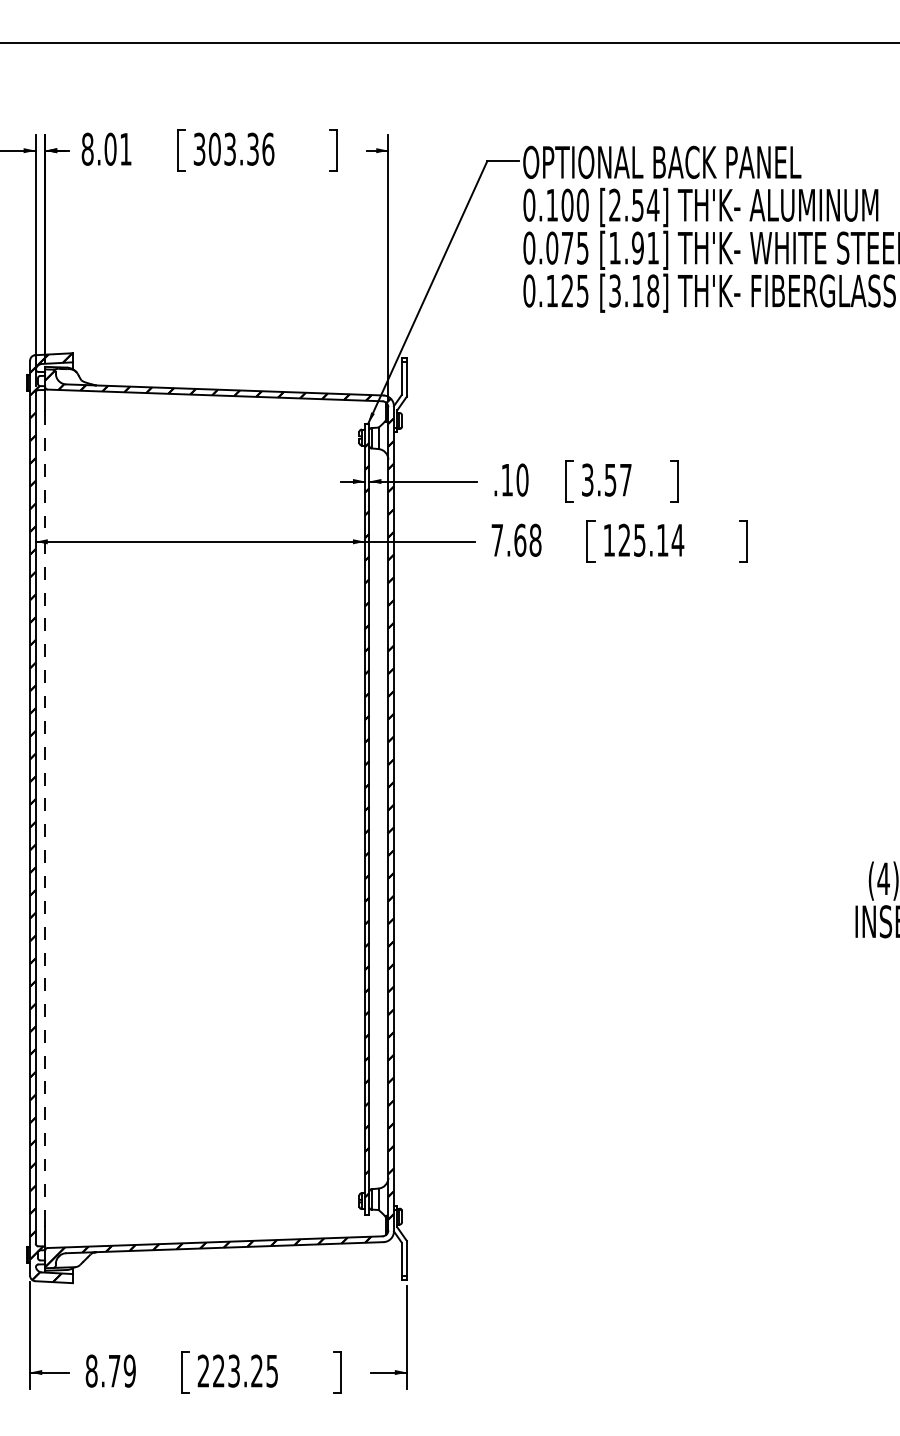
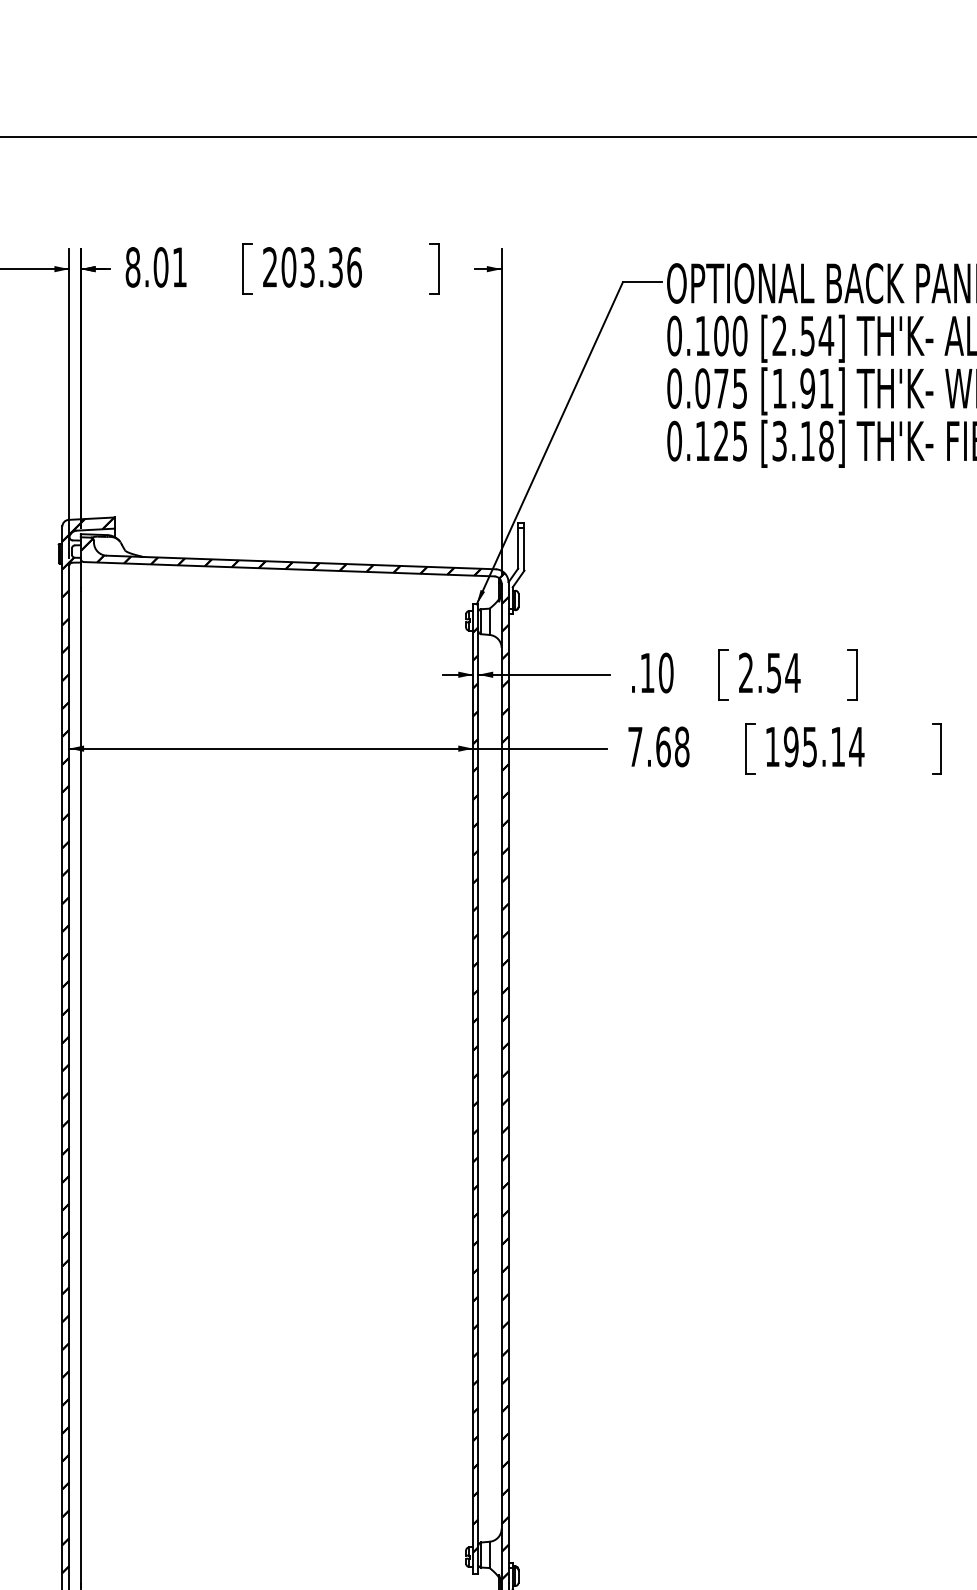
text: (199, 149) -> (270, 267), 303.36 -> 203.36
text: (607, 479) -> (770, 672), 3.57 -> 2.54
text: (624, 540) -> (791, 747), 125.14 -> 195.14
line: (45, 818) -> (81, 1087), dashed -> solid

